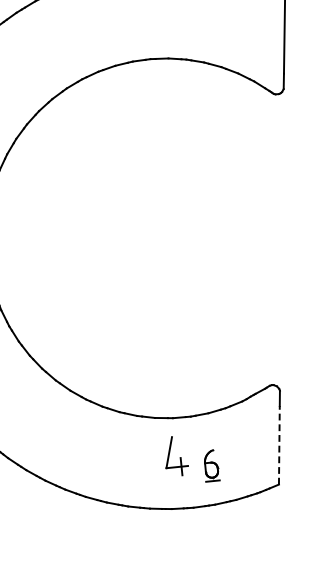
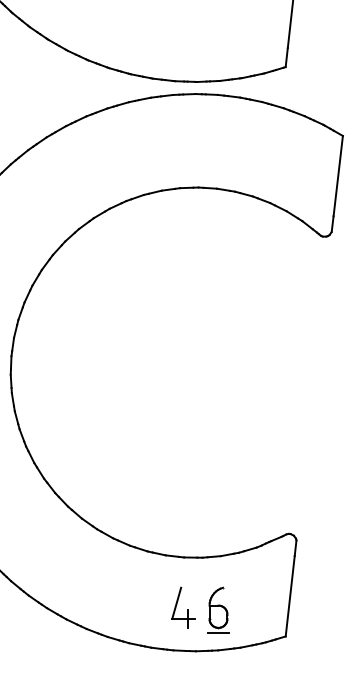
line: (279, 444) -> (290, 595), dashed -> solid
part: (176, 455) -> (183, 607), moved
part: (211, 465) -> (218, 609), size x1.43

